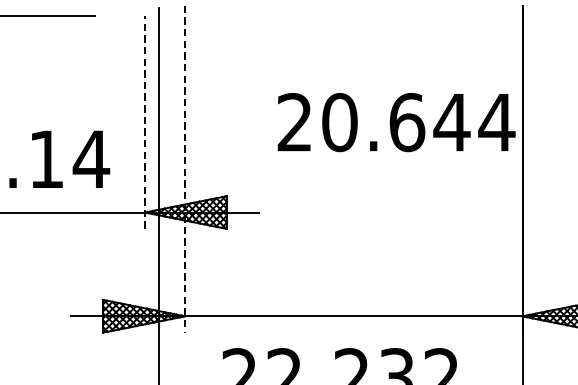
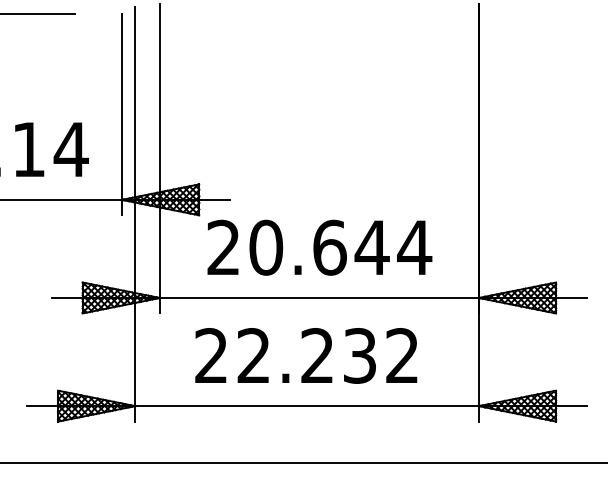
line: (144, 122) -> (121, 114), dashed -> solid
text: (396, 122) -> (319, 247), moved
line: (184, 168) -> (159, 158), dashed -> solid

